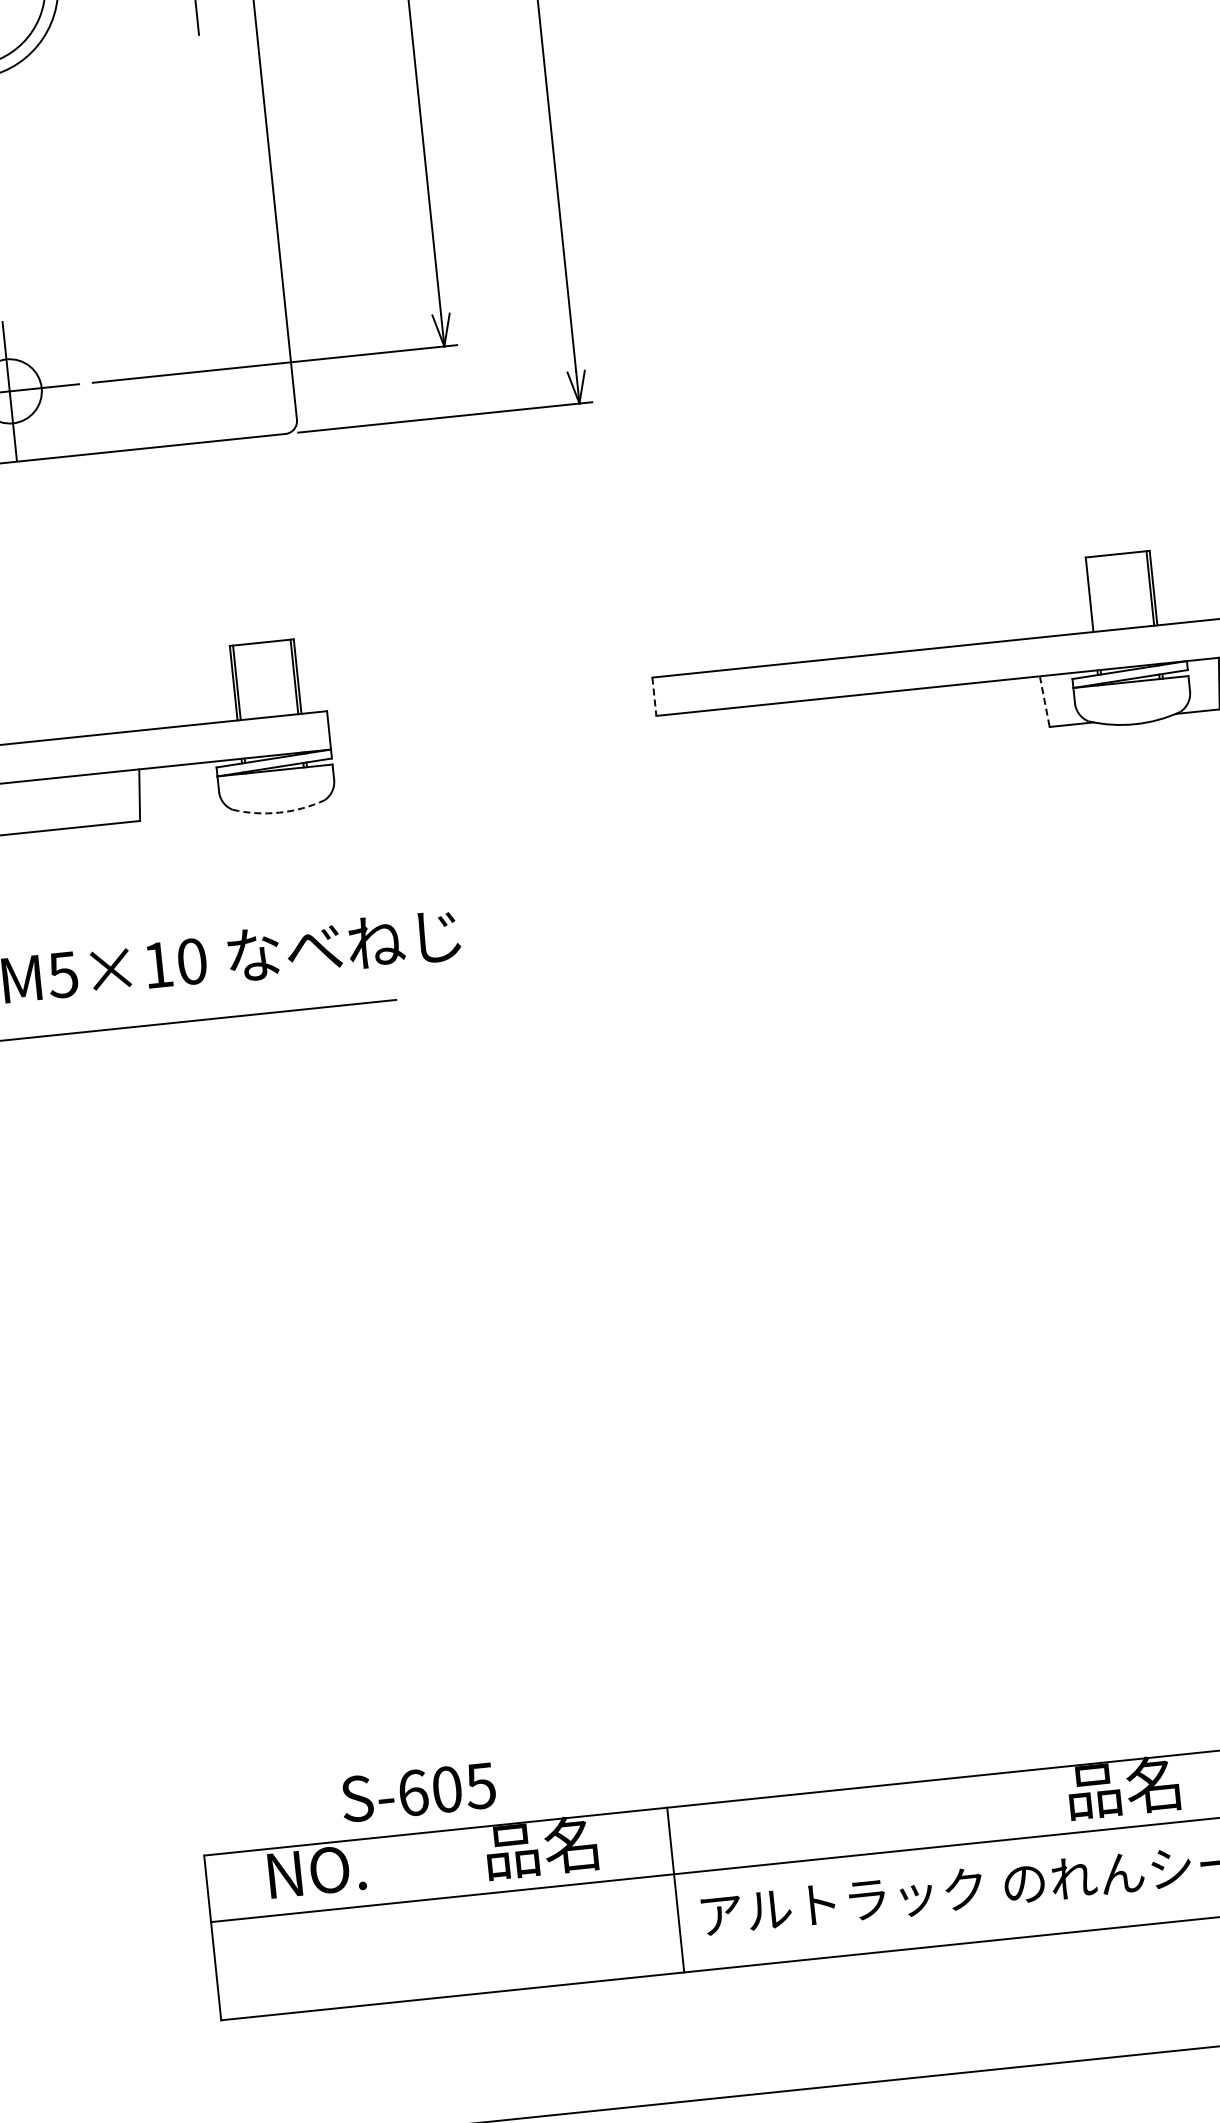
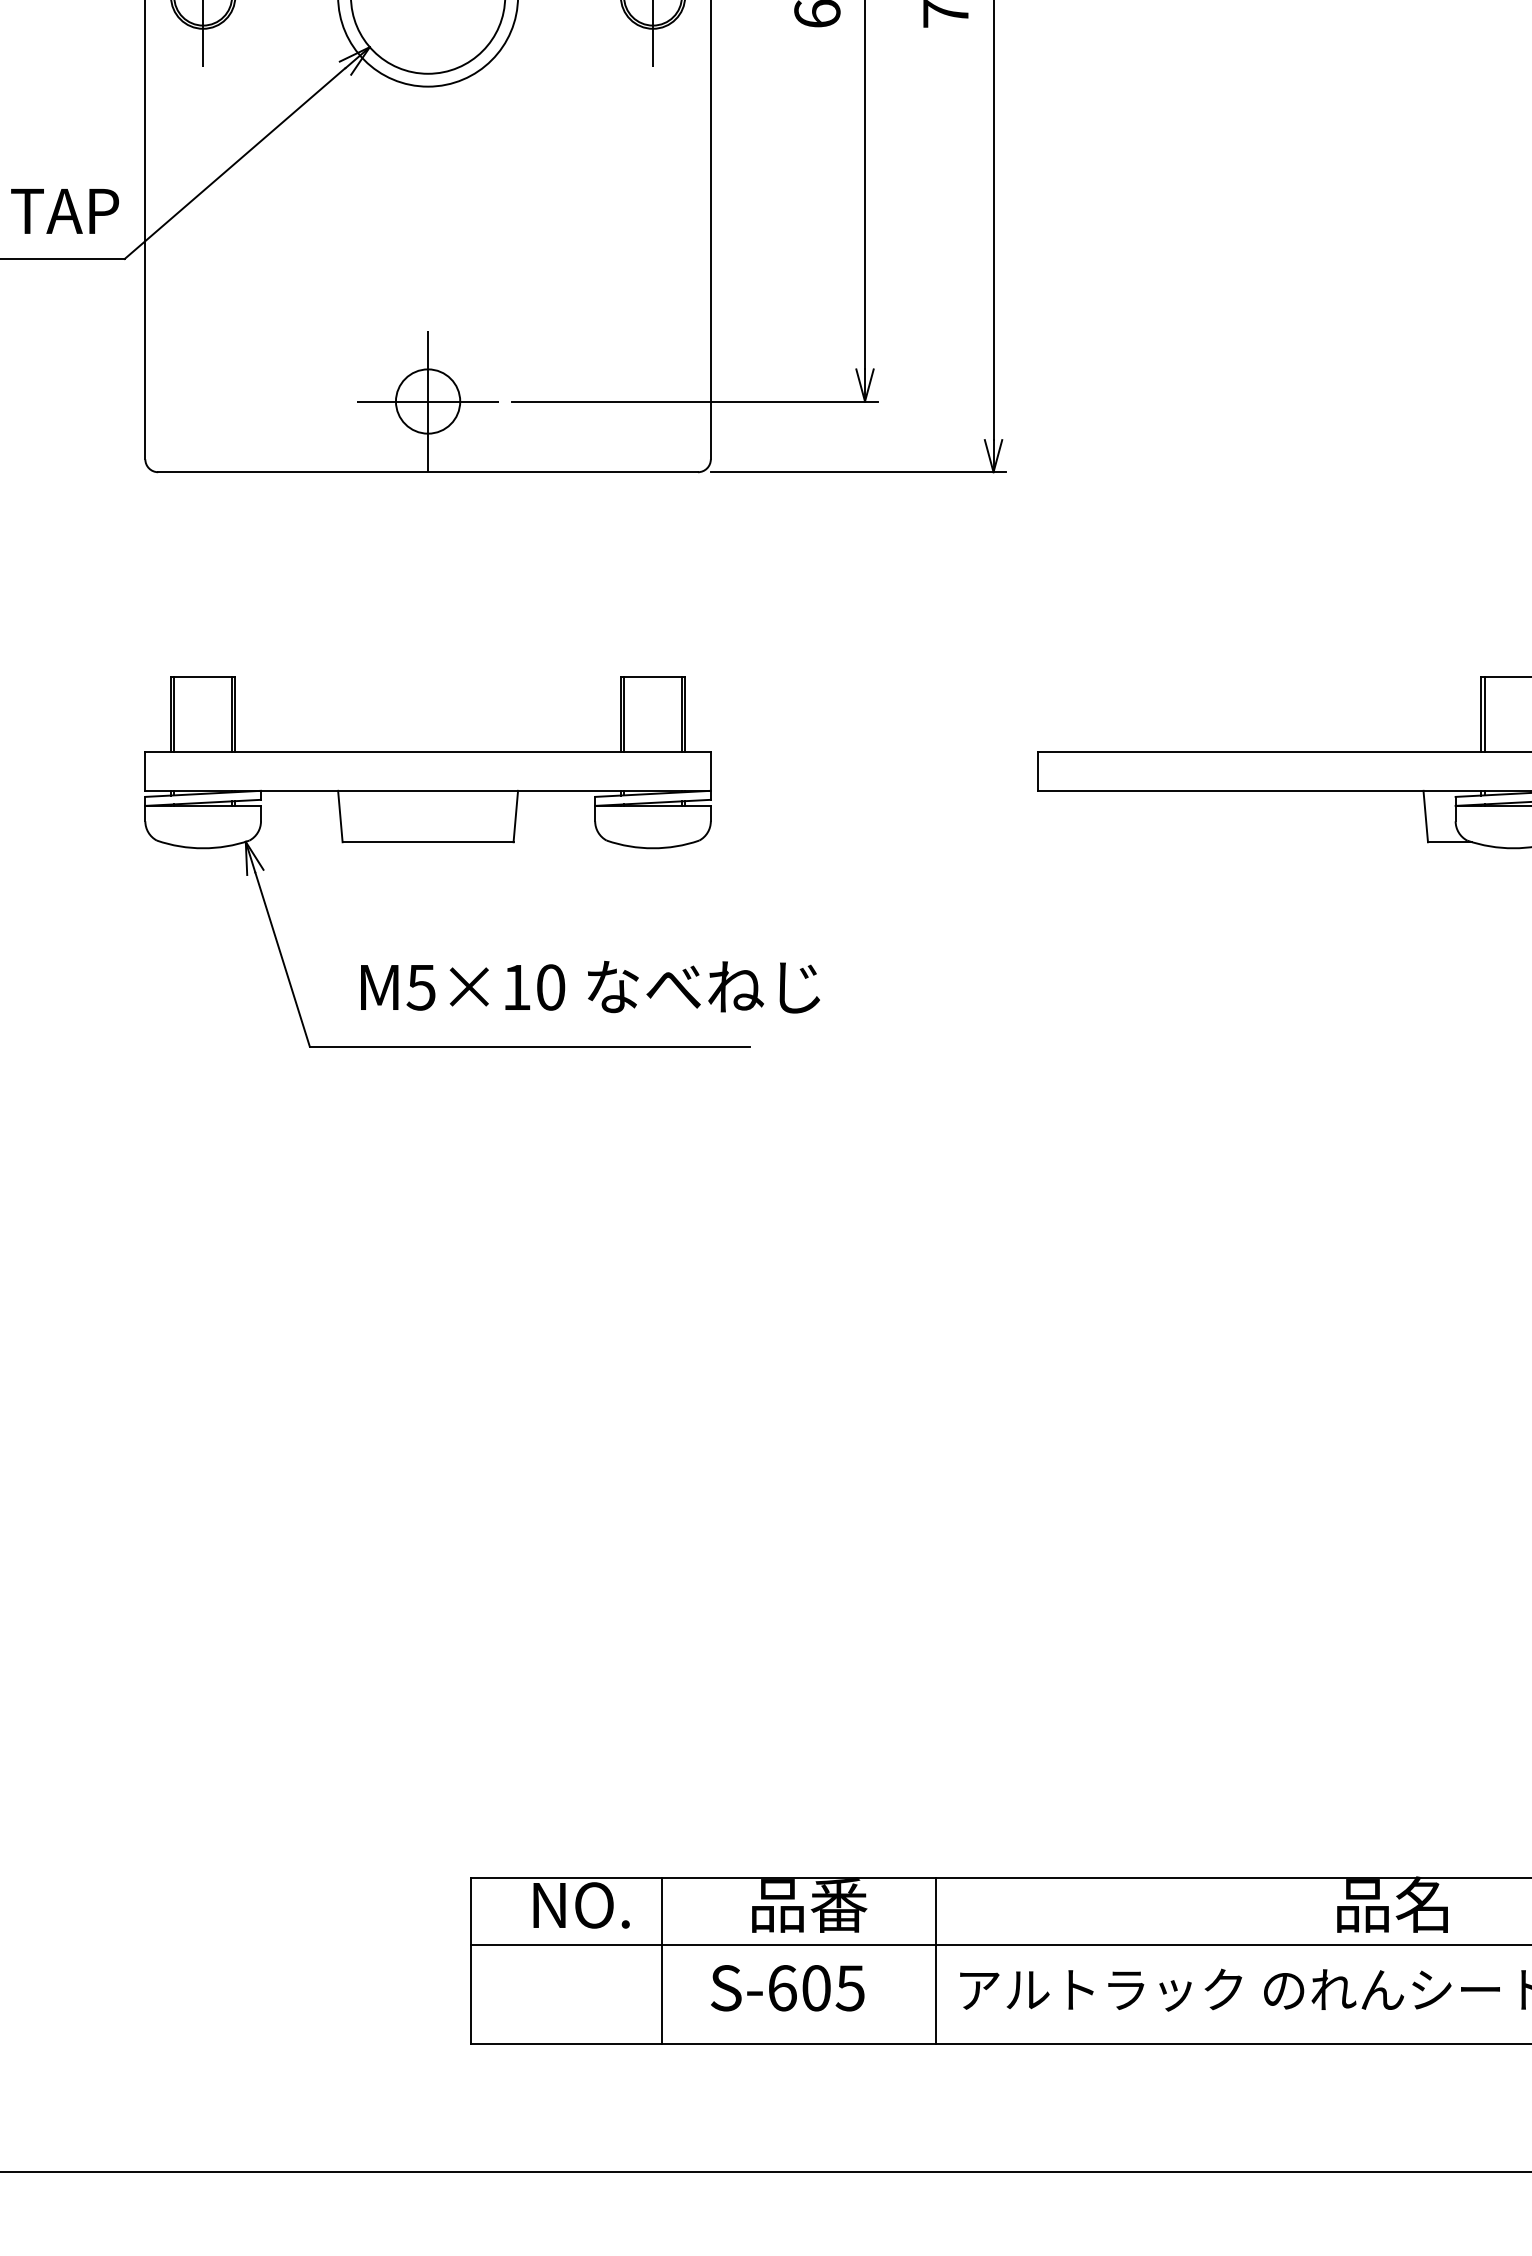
line: (1092, 594) -> (1484, 714), added
line: (654, 697) -> (1037, 772), dashed -> solid
line: (1044, 701) -> (1425, 816), dashed -> solid
arc: (279, 812) -> (653, 848), dashed -> solid
text: (418, 1792) -> (787, 1988), moved
text: (572, 1844) -> (838, 1904), 品名 -> 品番
line: (403, 1917) -> (662, 1960), added

